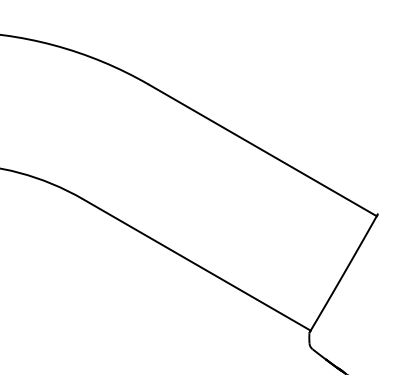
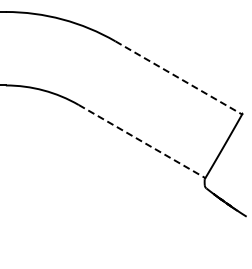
line: (264, 151) -> (179, 78), solid -> dashed
line: (197, 264) -> (142, 141), solid -> dashed

